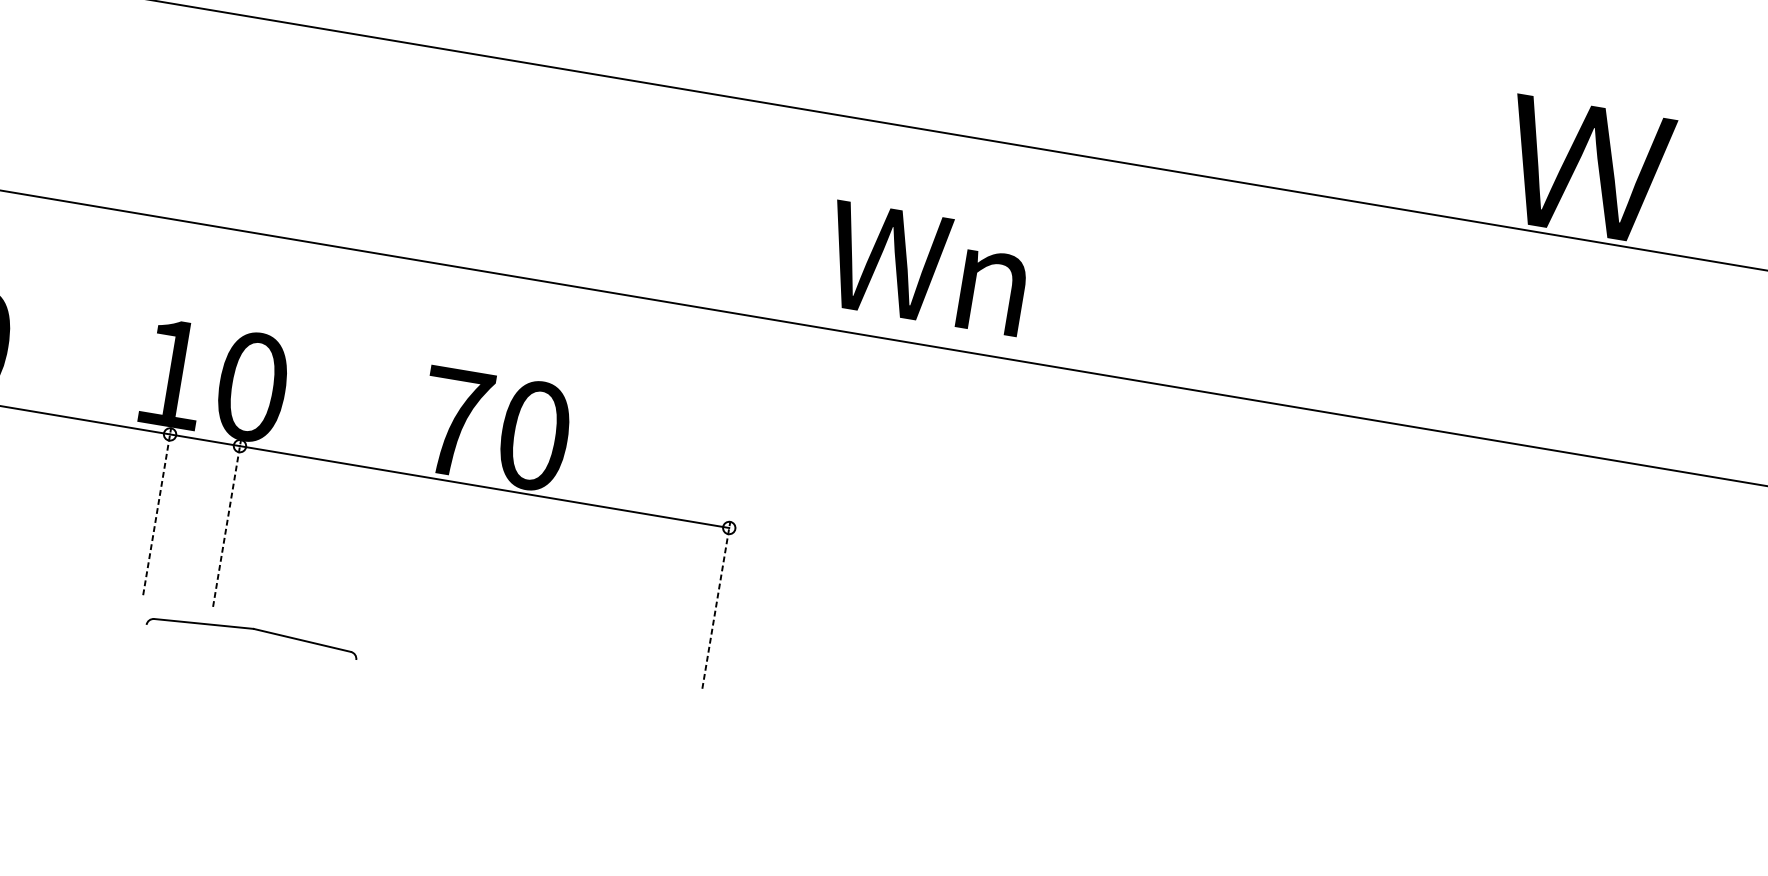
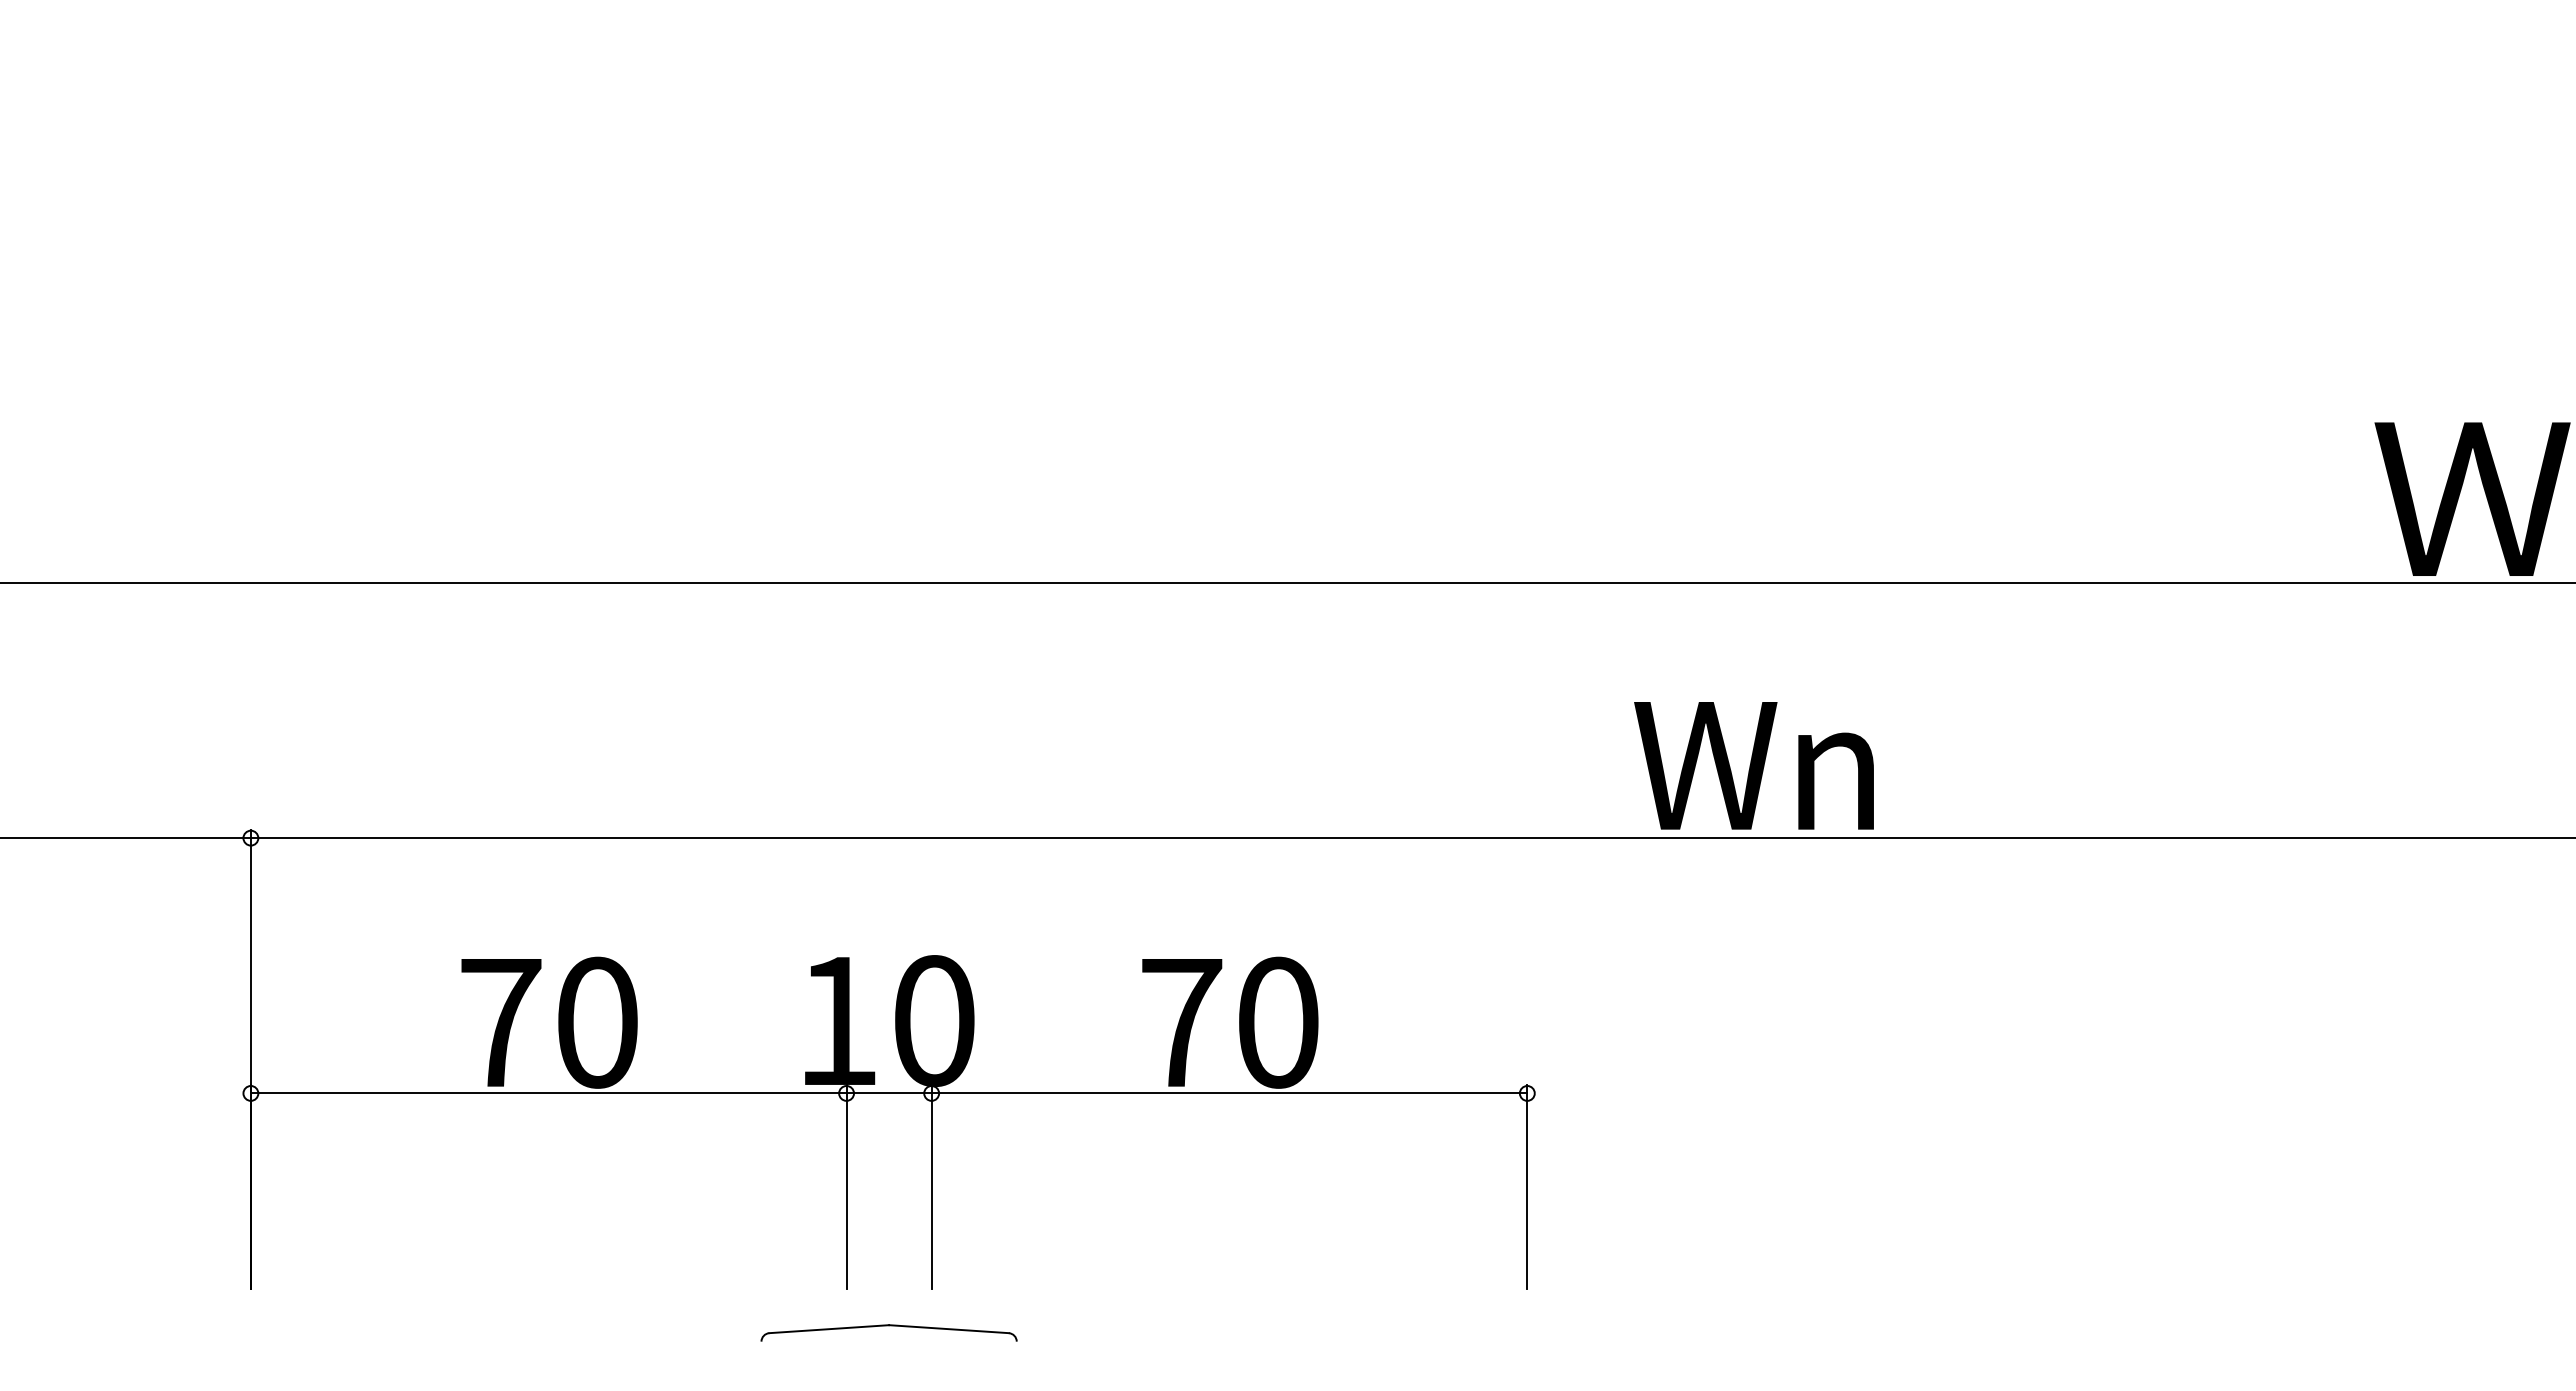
text: (926, 268) -> (1753, 765), moved
line: (157, 510) -> (846, 1186), dashed -> solid
line: (227, 522) -> (931, 1186), dashed -> solid
line: (716, 604) -> (1527, 1186), dashed -> solid
part: (252, 634) -> (888, 1332), moved

